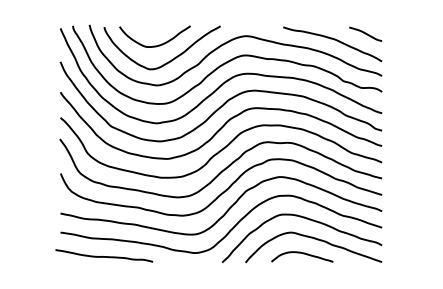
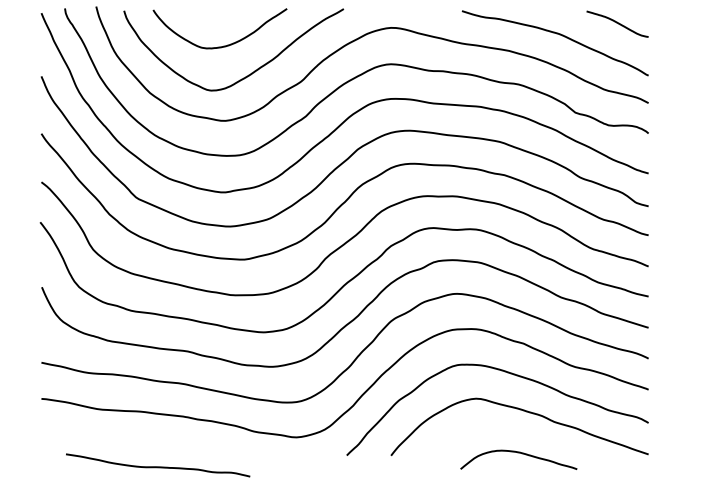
curve: (303, 254) -> (521, 455), moved
curve: (104, 256) -> (158, 466), moved

